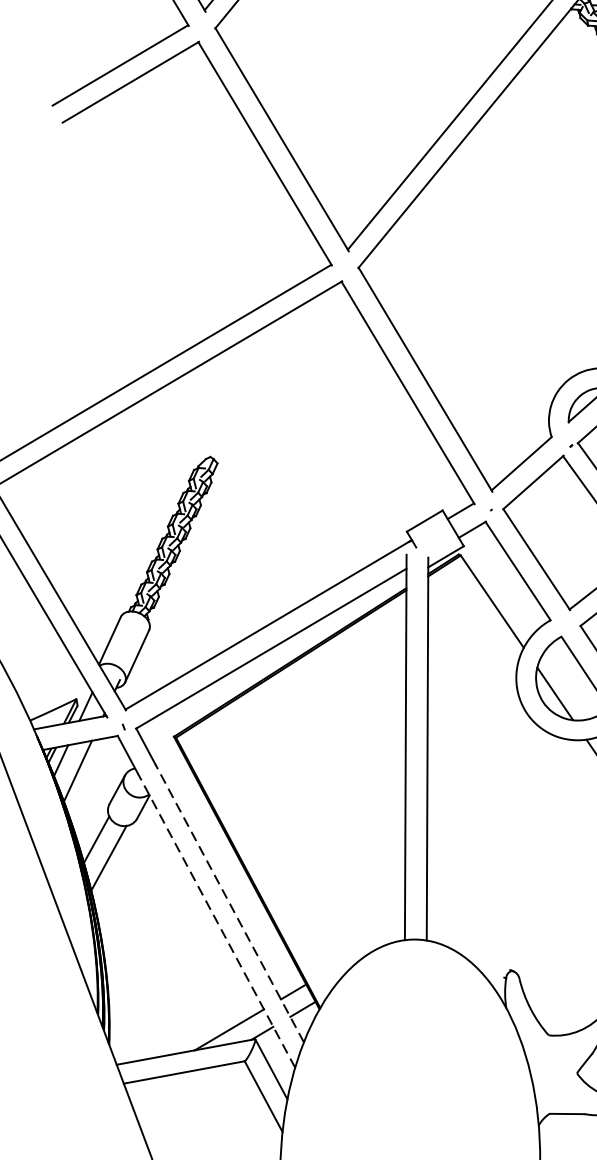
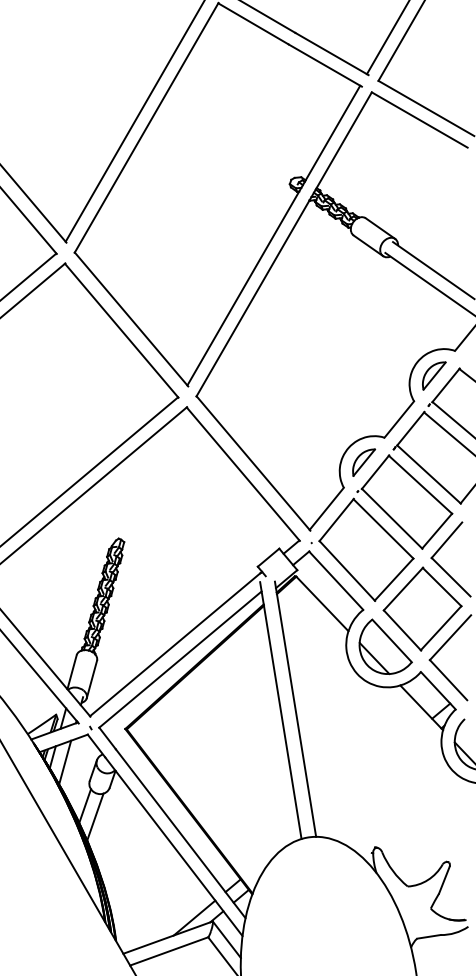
line: (229, 902) -> (180, 833), dashed -> solid
line: (215, 920) -> (173, 846), dashed -> solid

